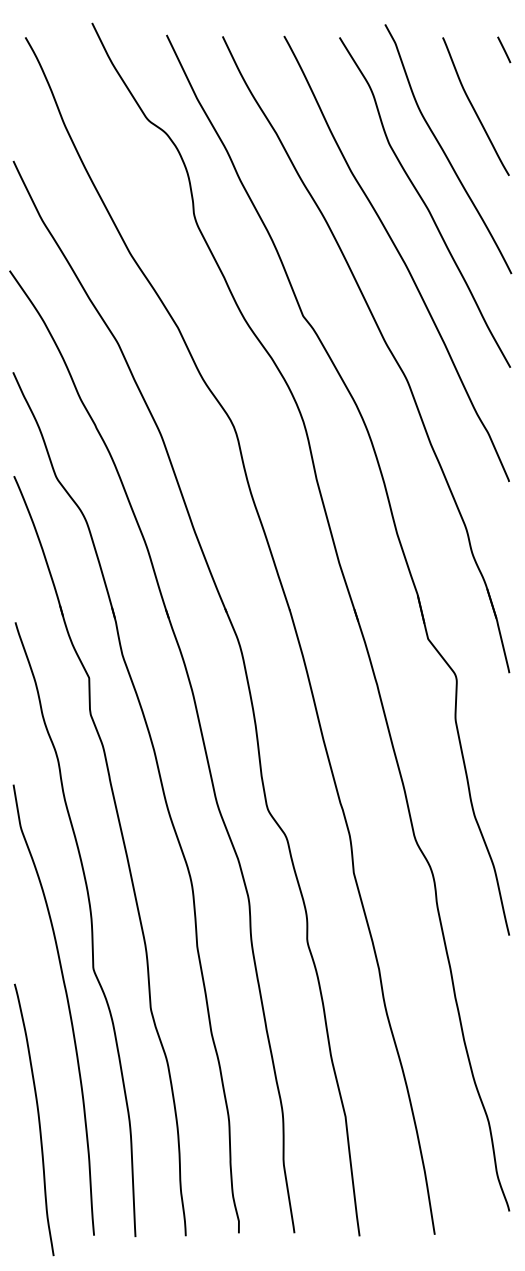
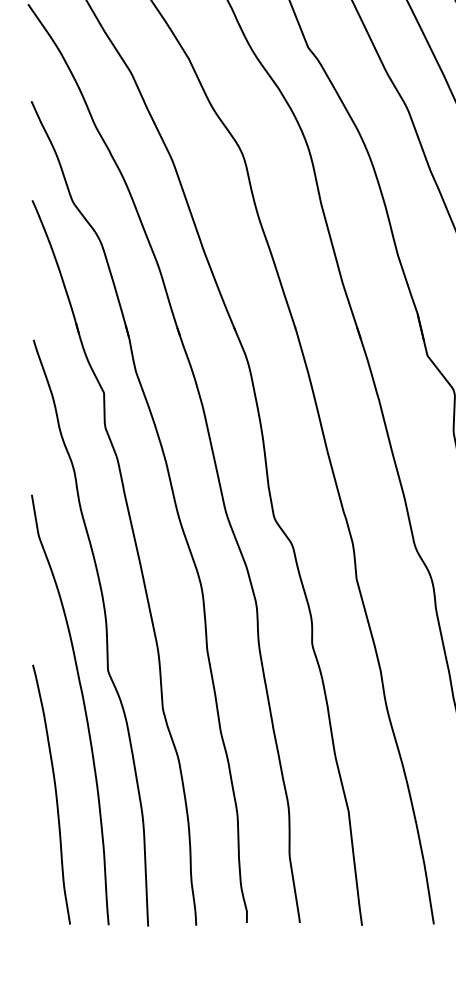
curve: (38, 1119) -> (55, 794), moved

